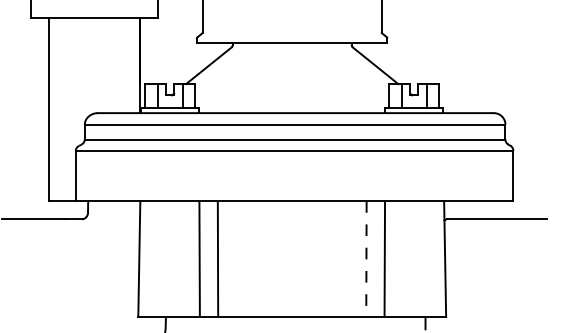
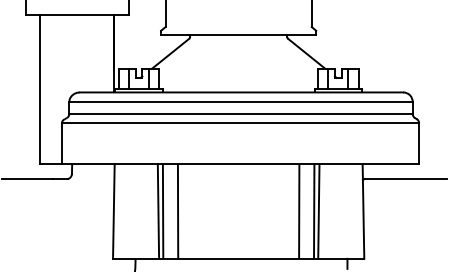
line: (193, 258) -> (158, 211), added
line: (390, 258) -> (318, 211), added
line: (366, 259) -> (299, 211), dashed -> solid

